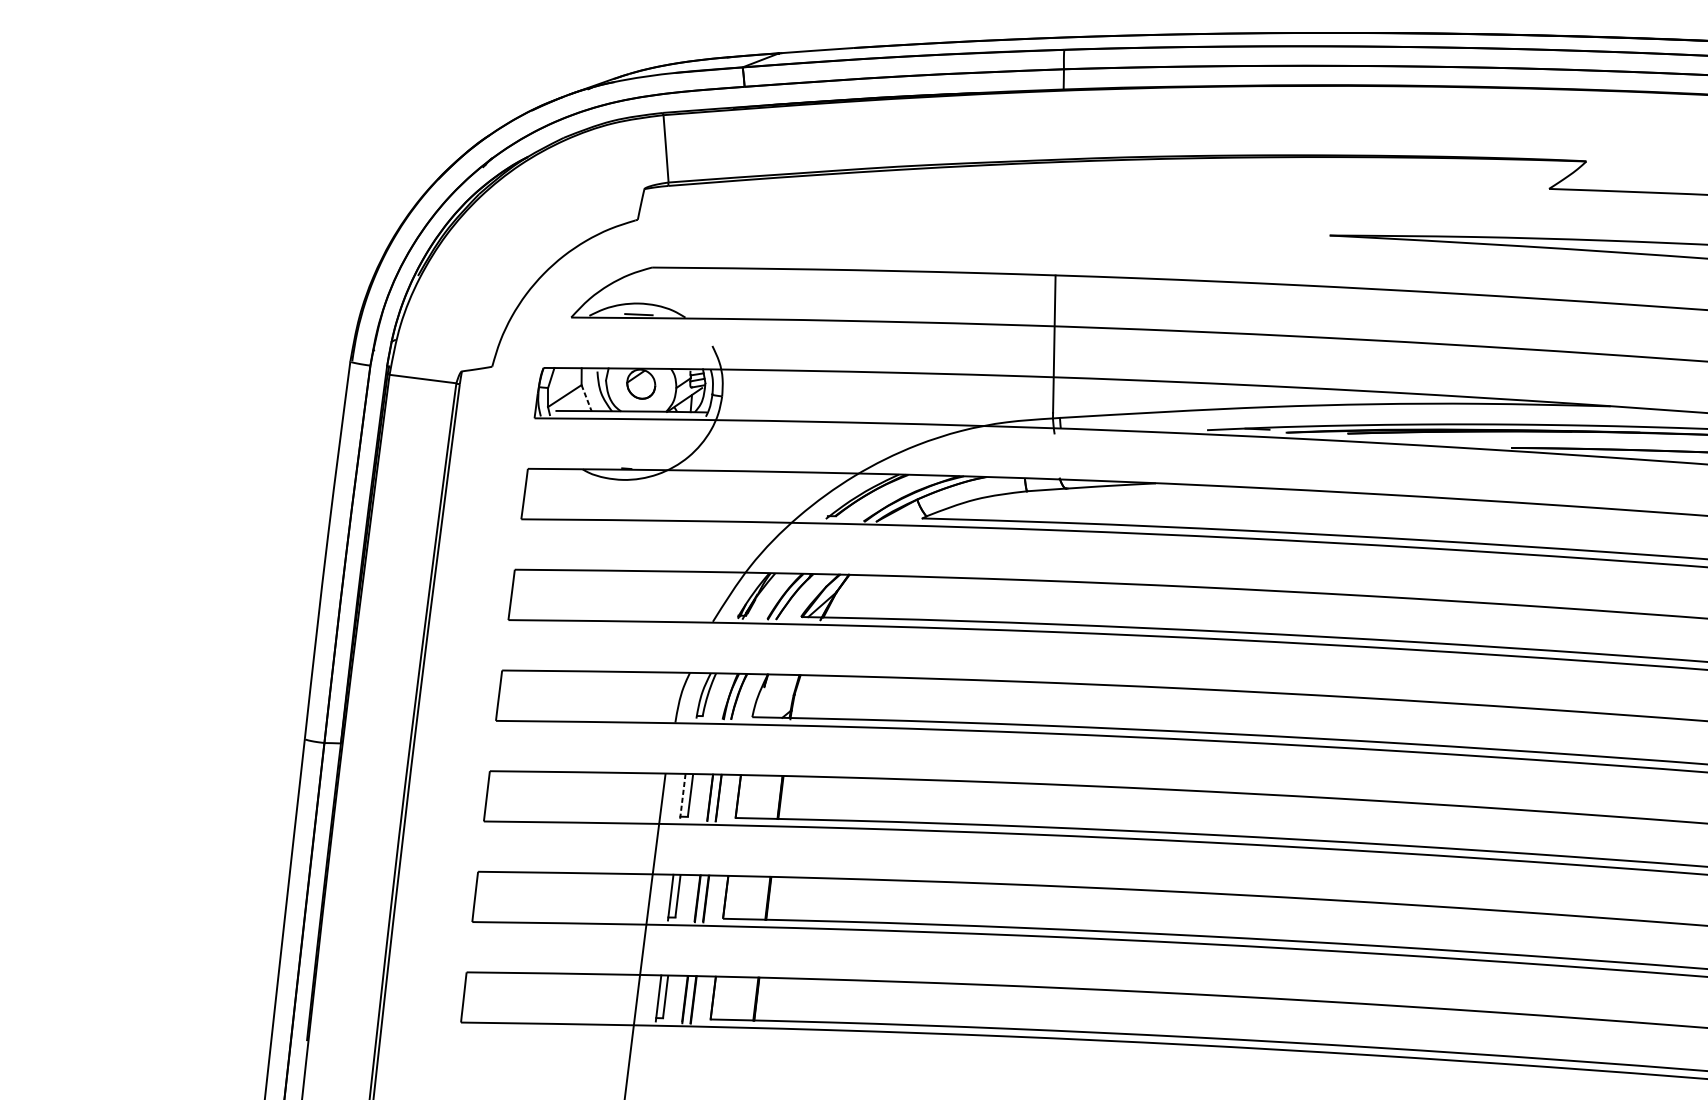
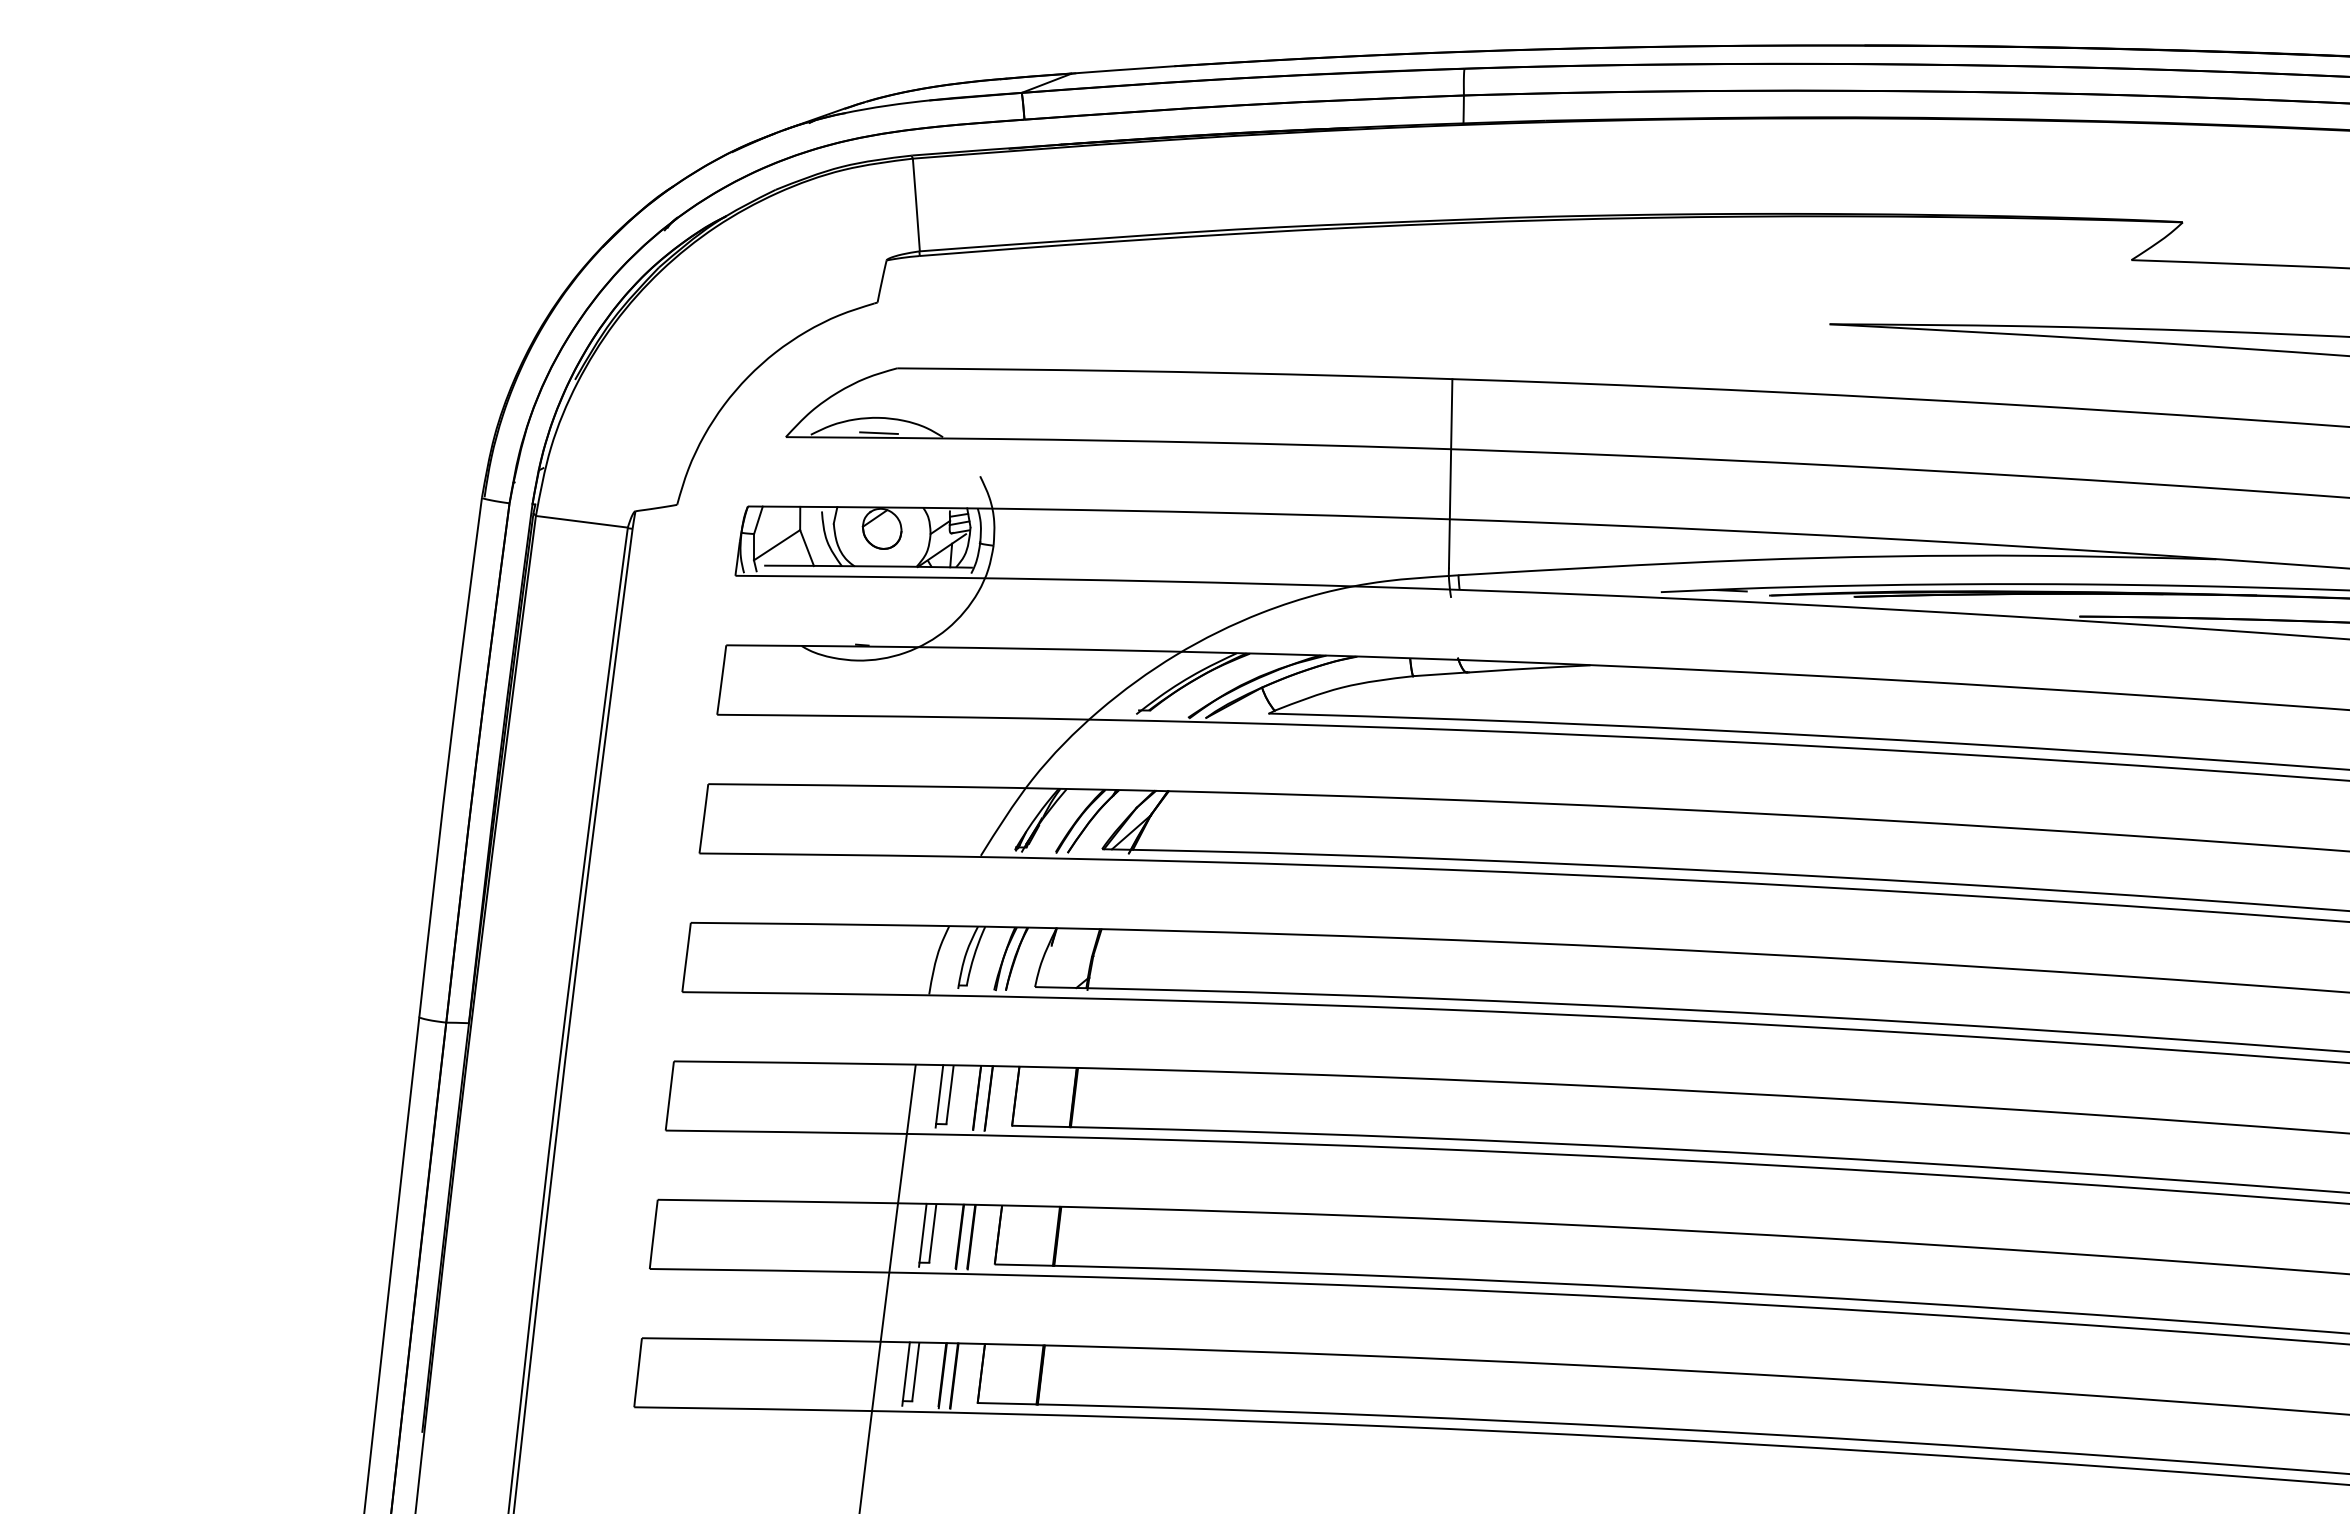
line: (586, 398) -> (807, 548), dashed -> solid
line: (682, 796) -> (939, 1096), dashed -> solid

